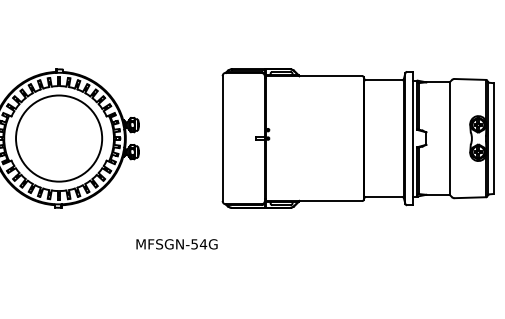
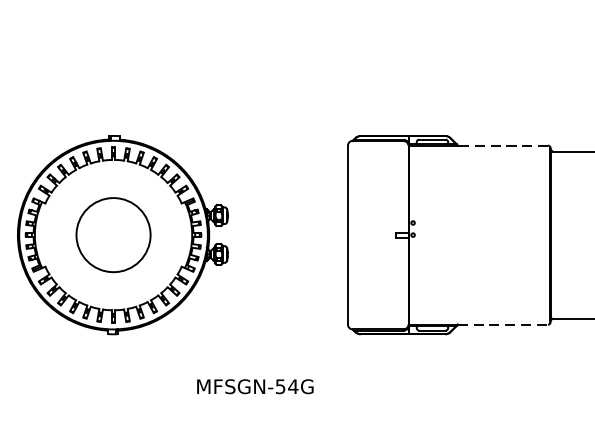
line: (330, 76) -> (502, 146), solid -> dashed
circle: (59, 138) -> (114, 235), size x0.6
line: (331, 201) -> (503, 325), solid -> dashed
text: (176, 244) -> (254, 386), moved

